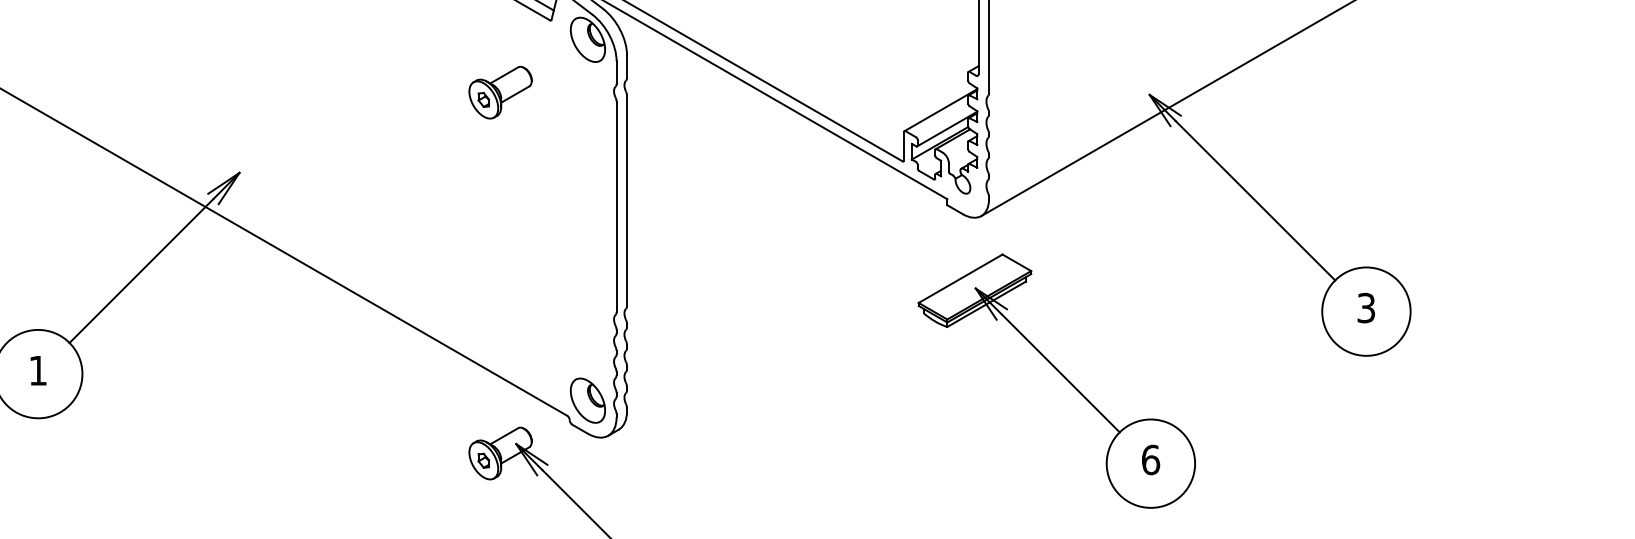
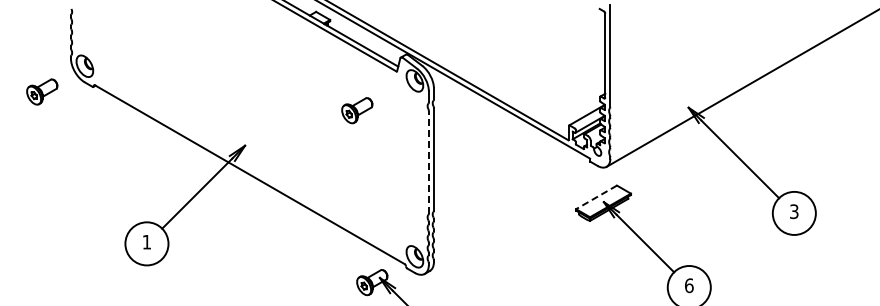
part: (500, 92) -> (357, 110), moved
line: (615, 205) -> (428, 161), solid -> dashed
line: (960, 278) -> (596, 197), solid -> dashed

